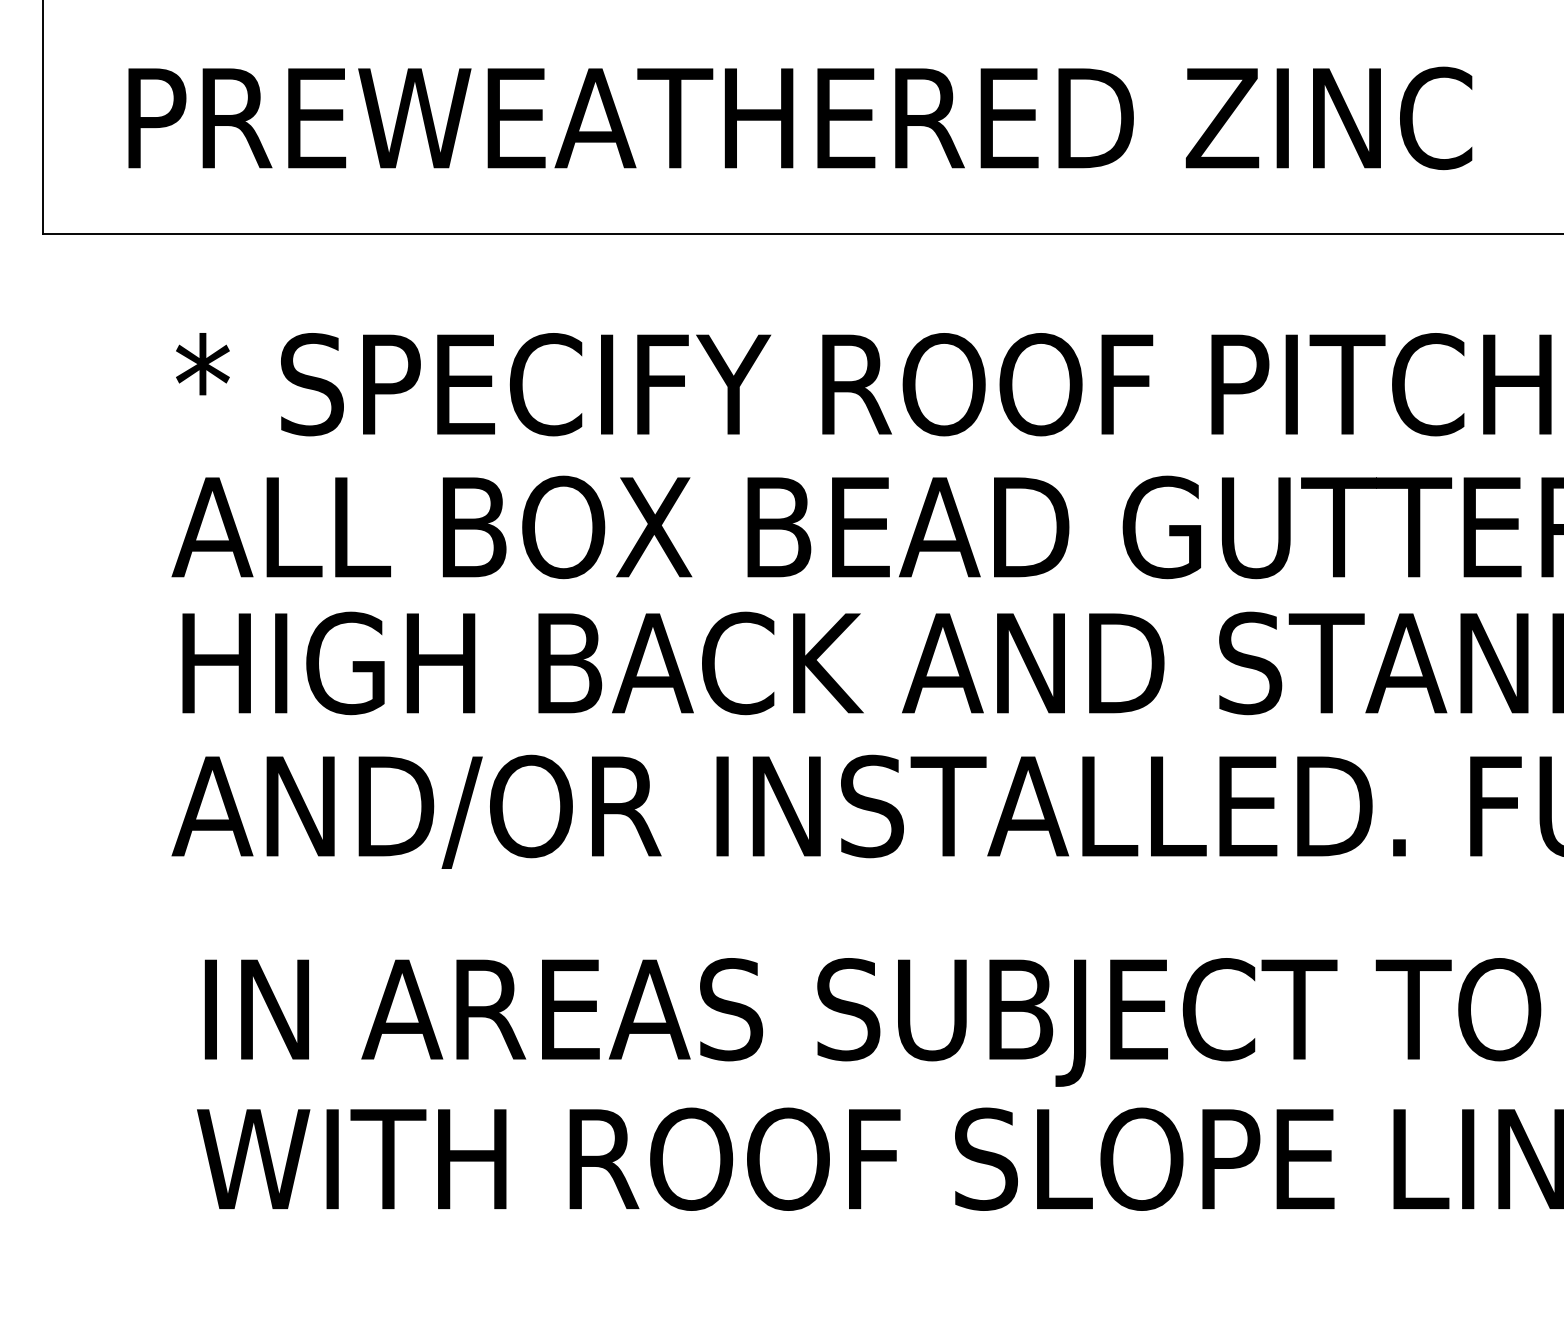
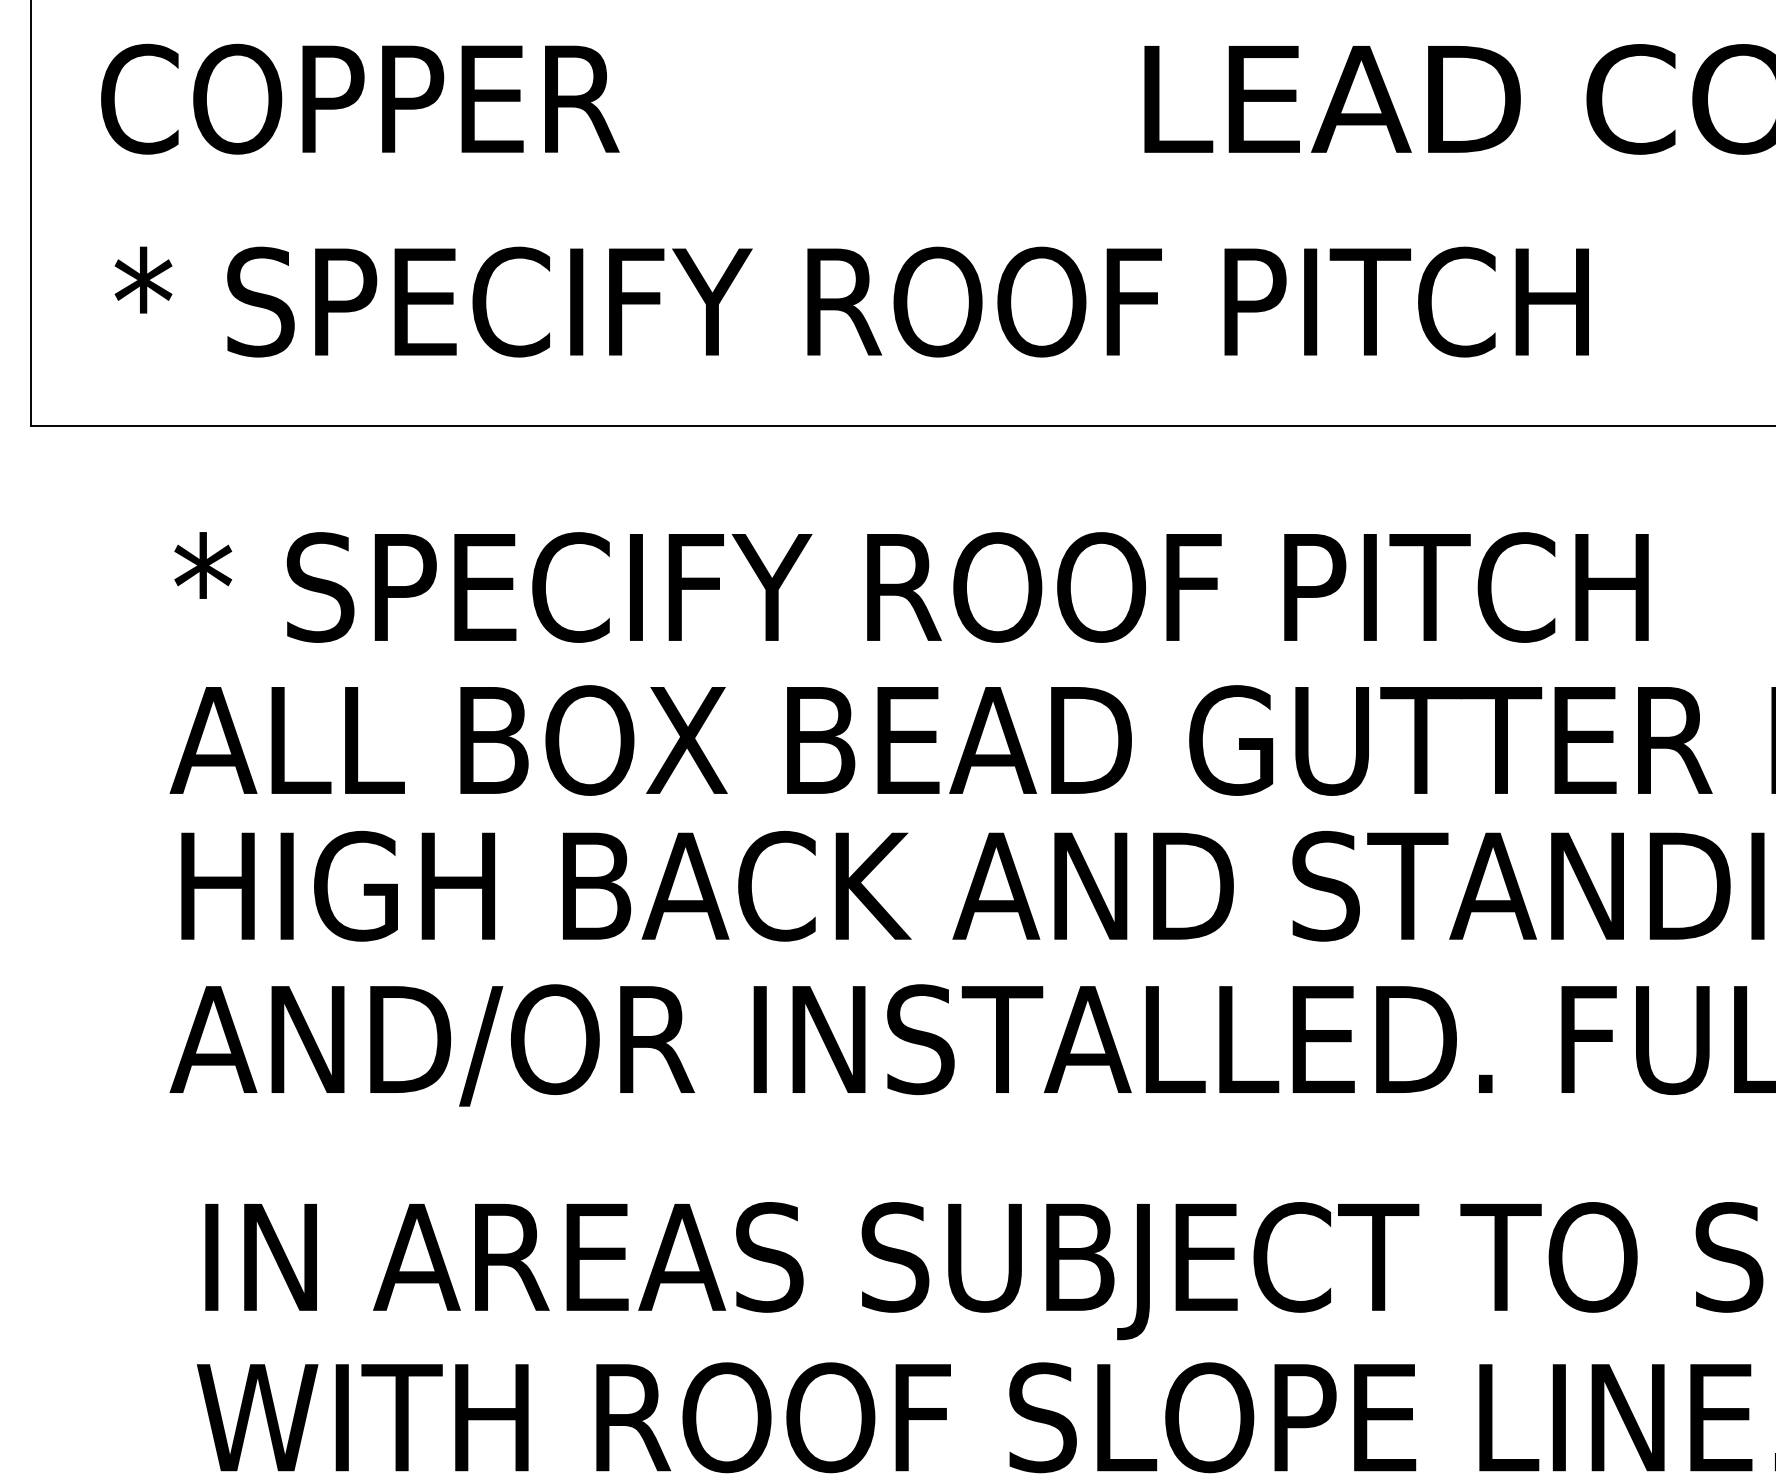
text: (807, 117) -> (851, 301), PREWEATHERED ZINC -> * SPECIFY ROOF PITCH

